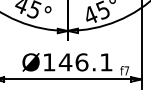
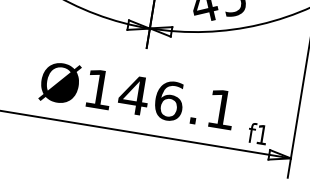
text: (126, 70) -> (261, 133), f7 -> f1

